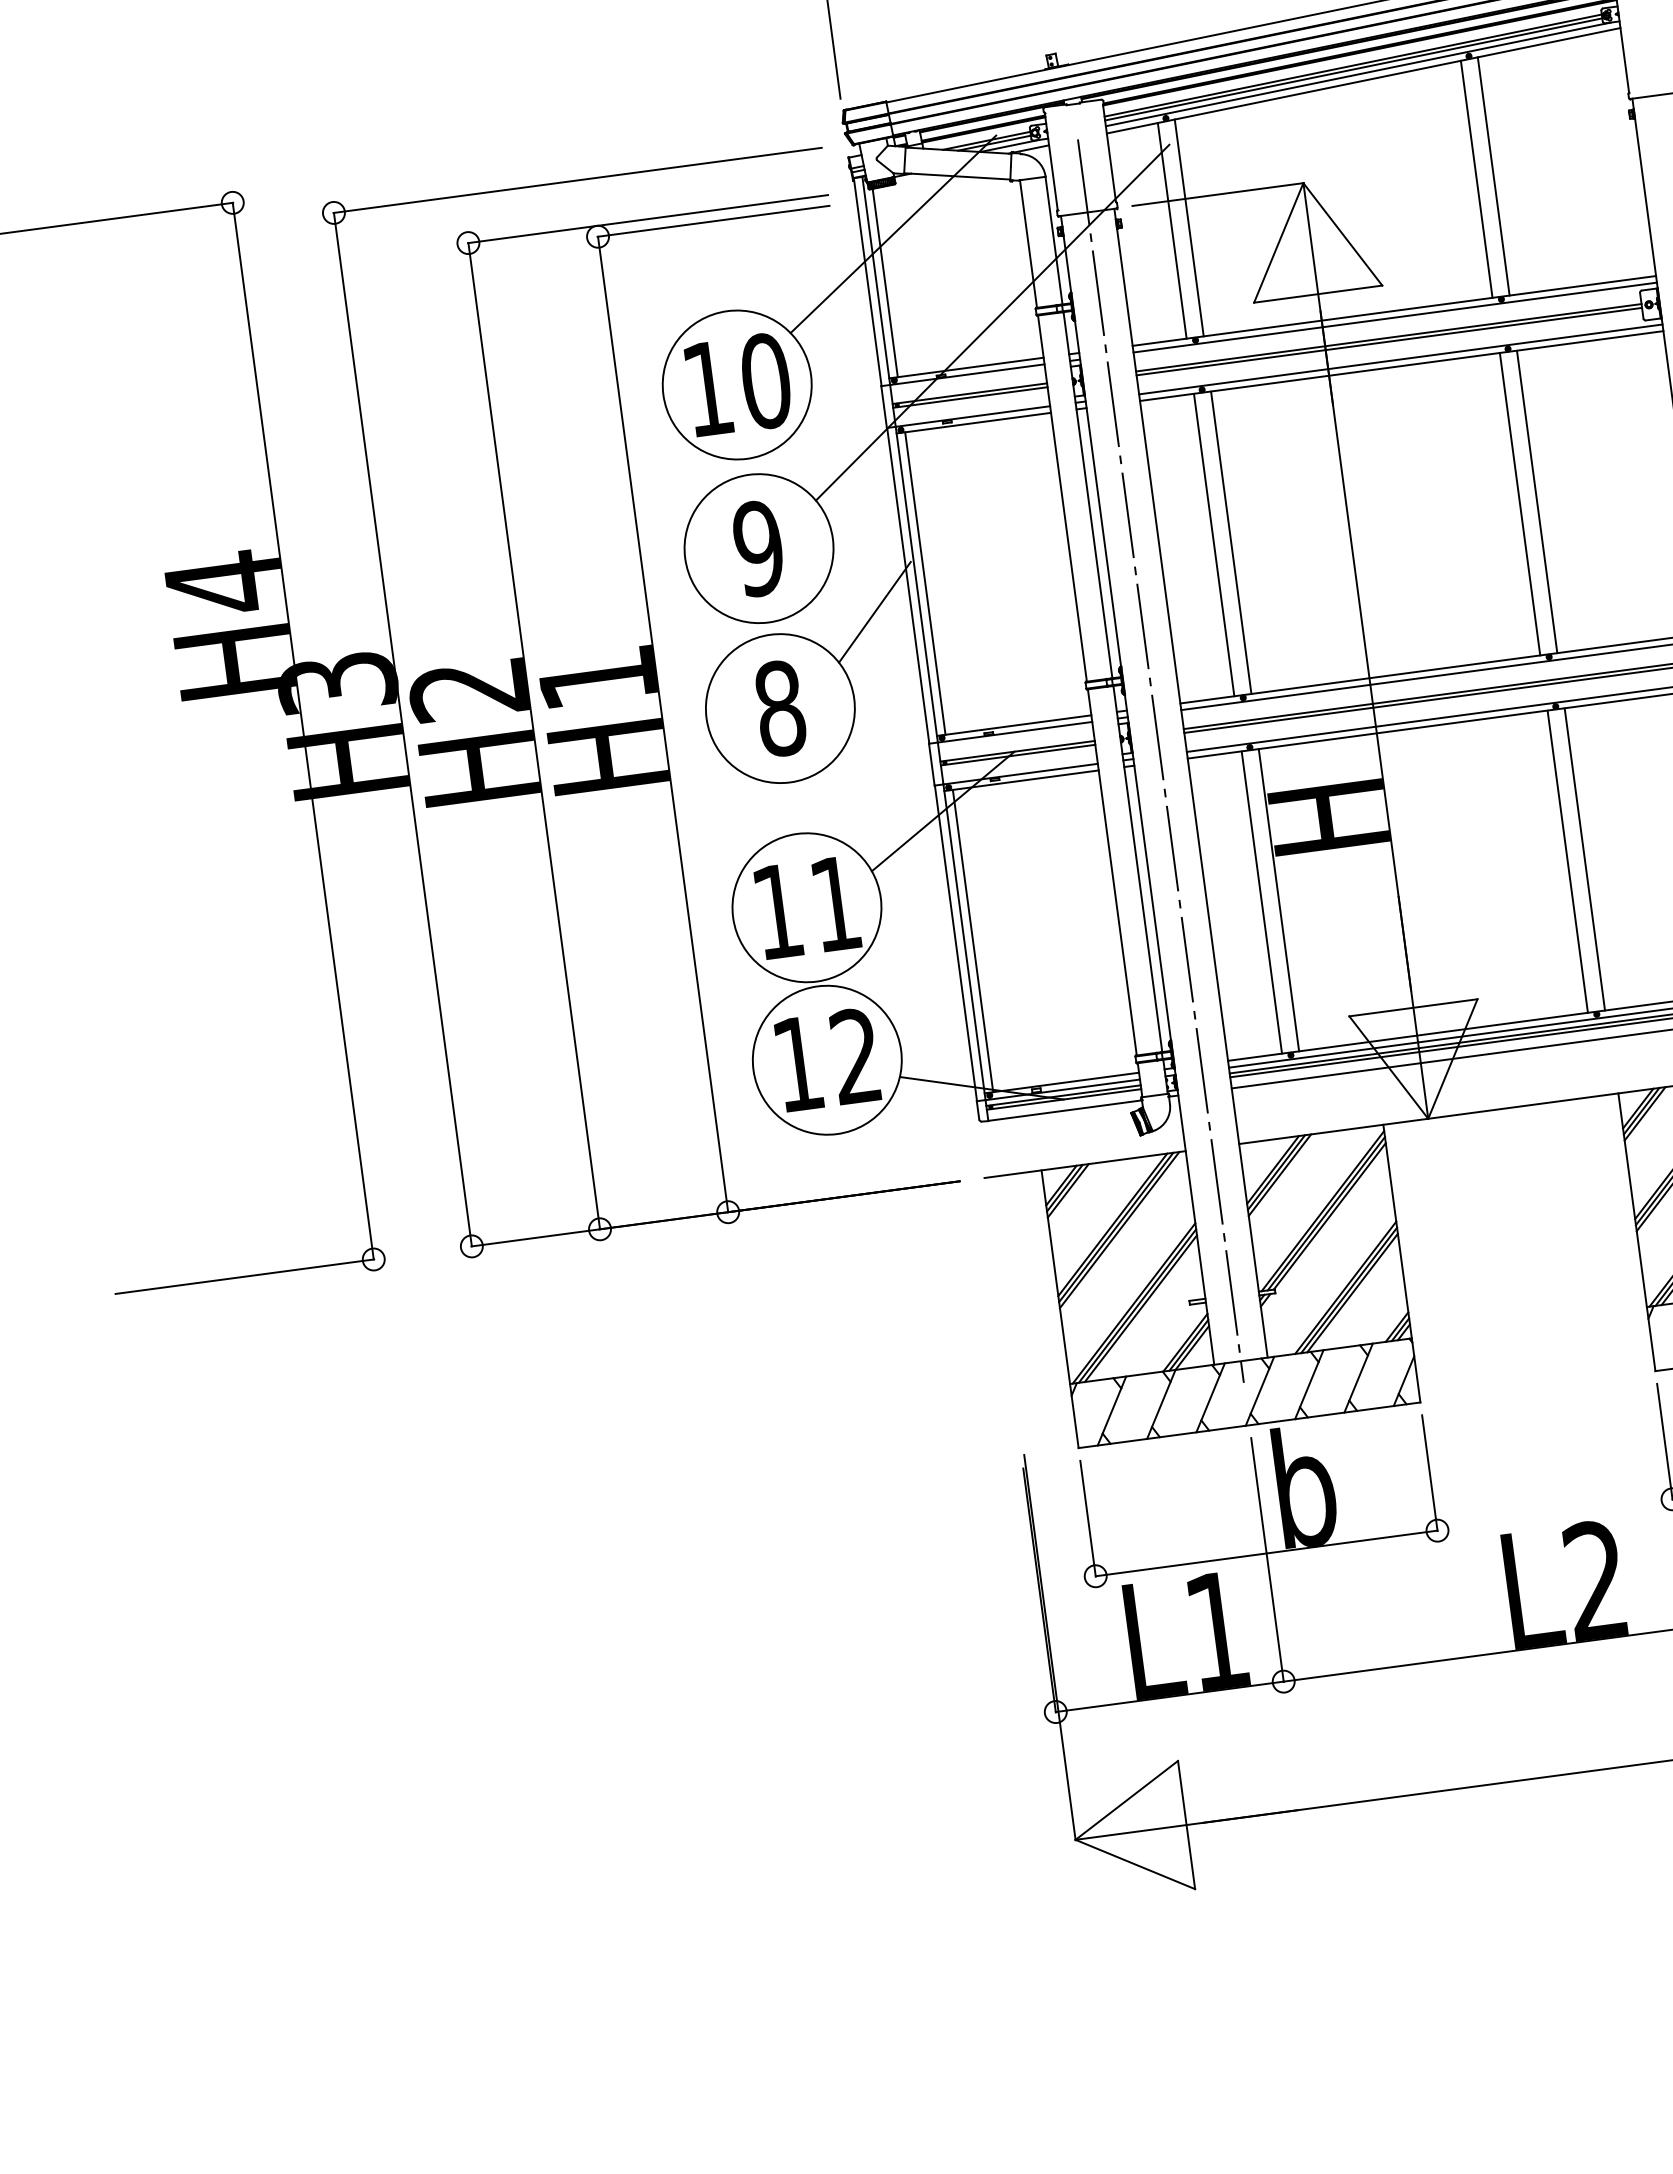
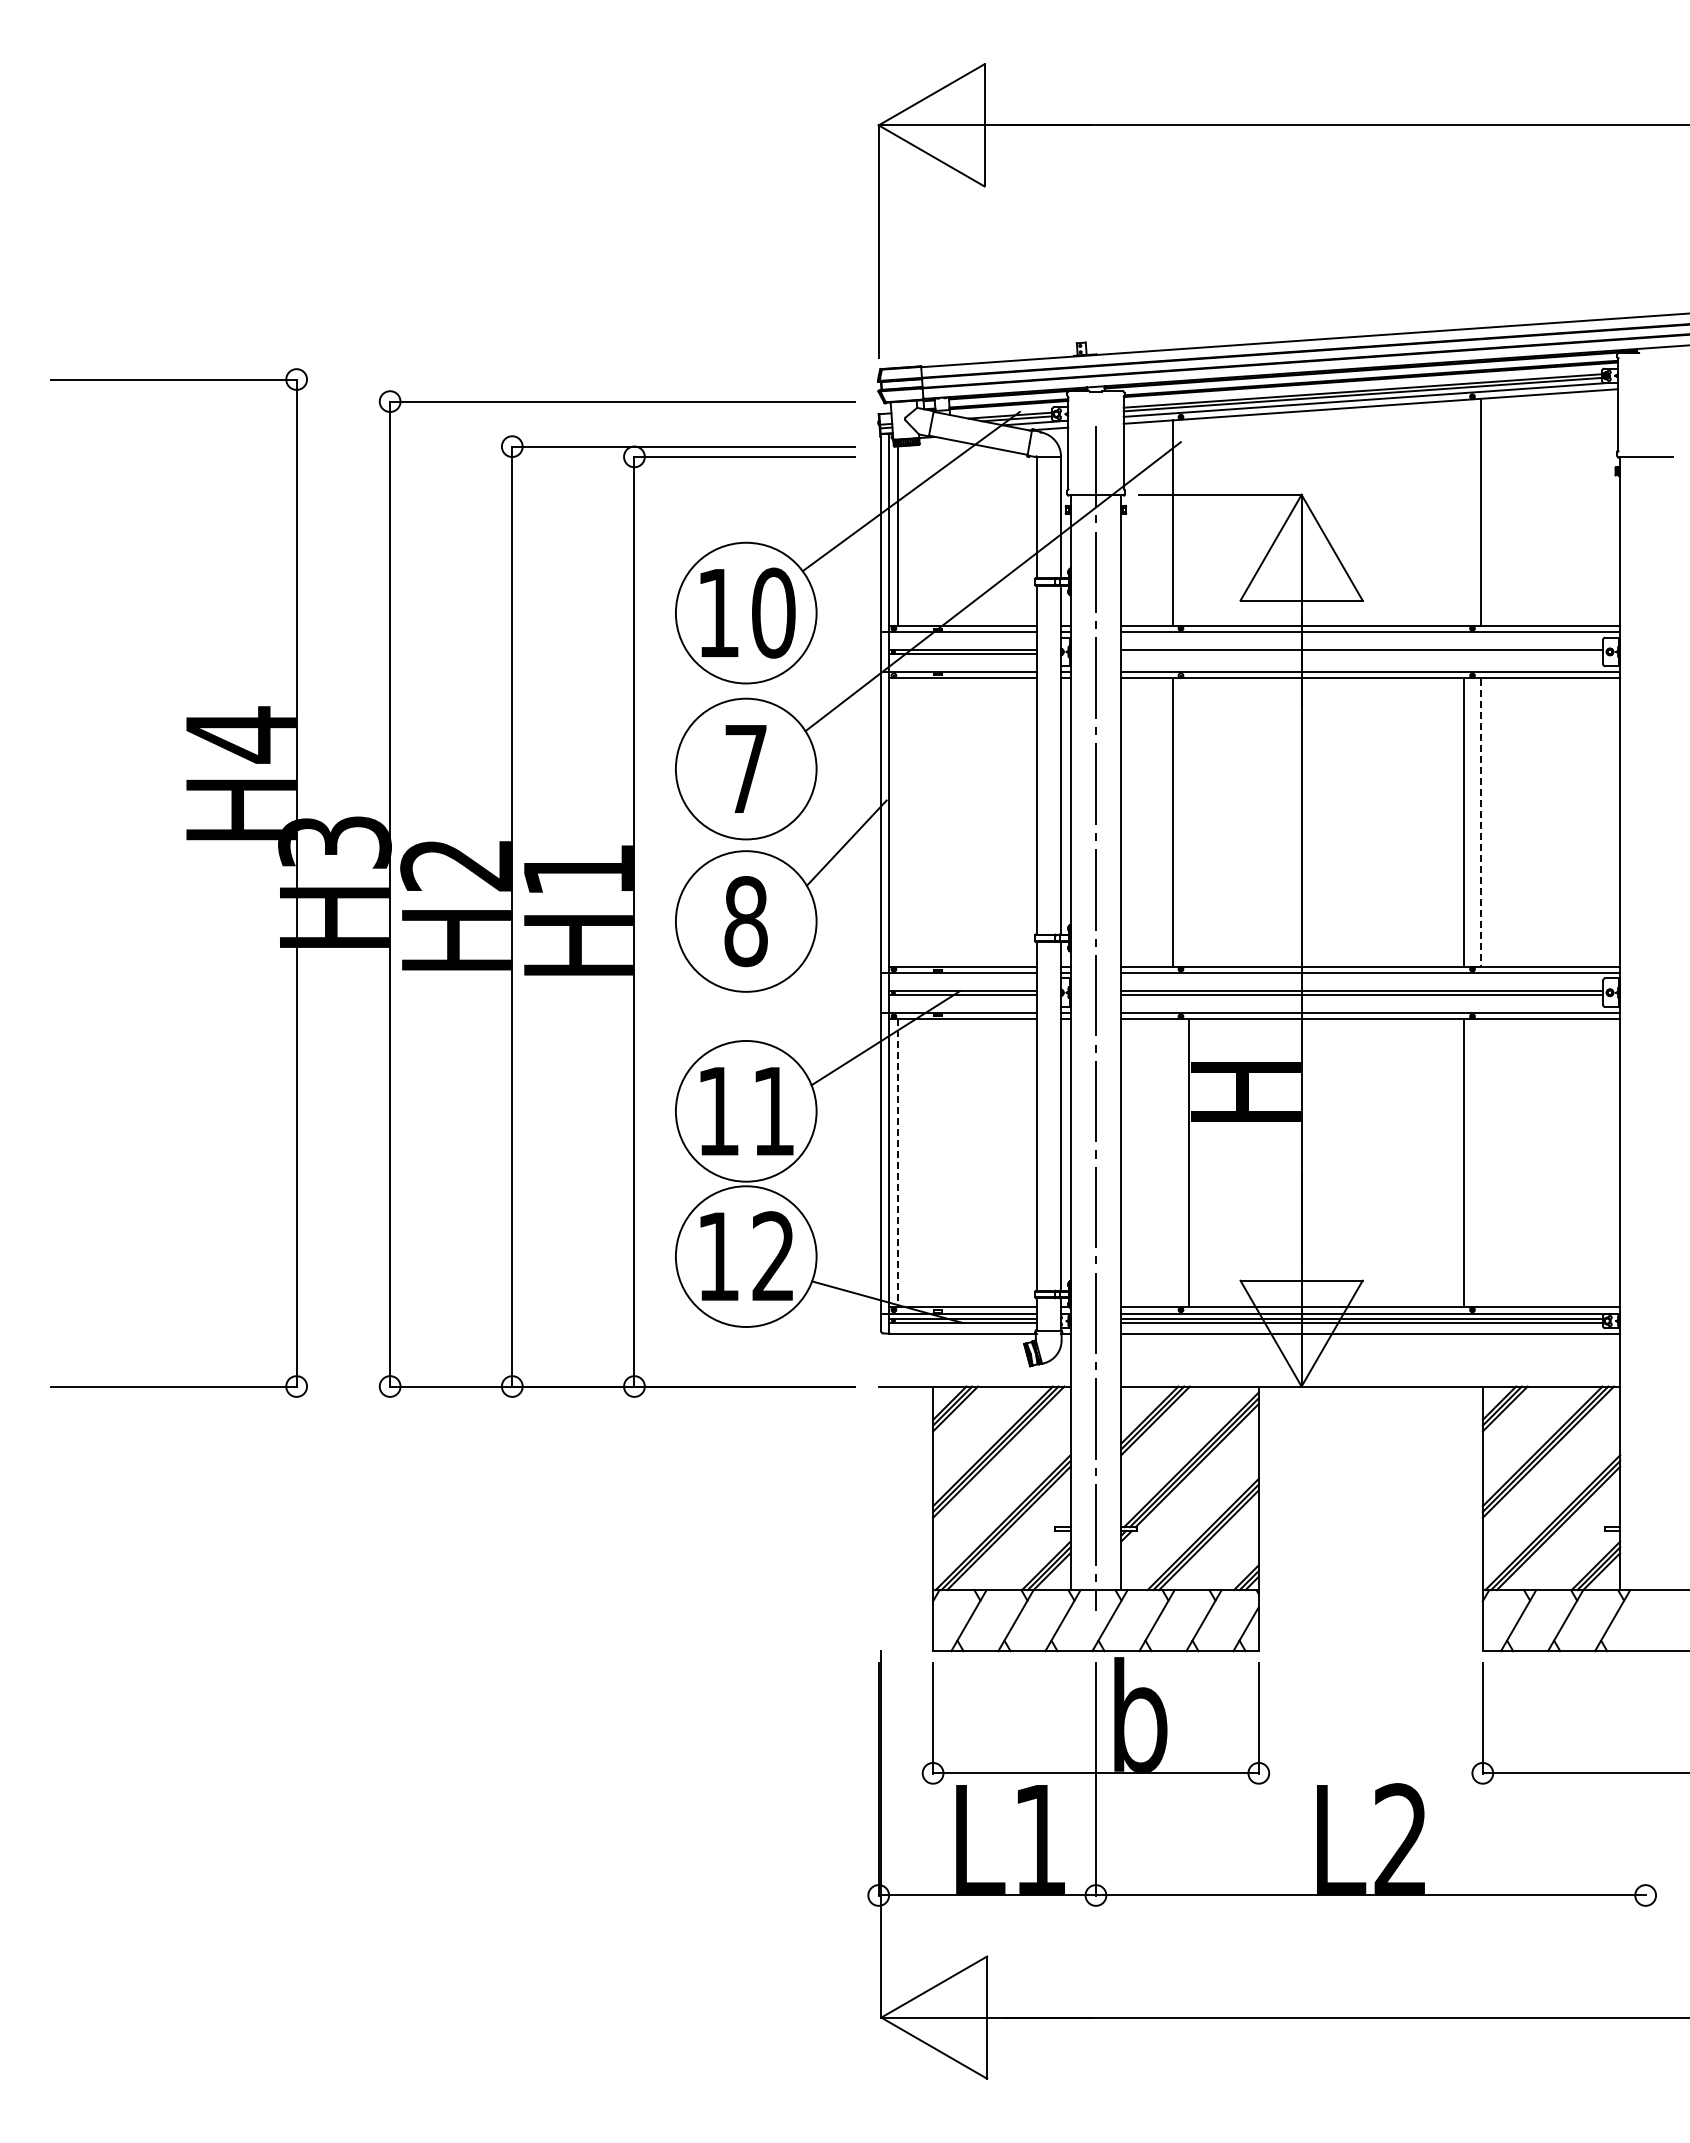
line: (1476, 178) -> (1464, 512), removed
line: (1189, 227) -> (1189, 522), removed
line: (1389, 341) -> (1362, 653), removed
line: (1537, 502) -> (1480, 823), solid -> dashed
line: (1231, 542) -> (1189, 822), removed
text: (758, 548) -> (745, 768), 9 -> 7
line: (925, 583) -> (897, 822), removed
line: (1584, 859) -> (1480, 1163), removed
line: (1261, 902) -> (1172, 1163), removed
line: (972, 941) -> (897, 1163), solid -> dashed

